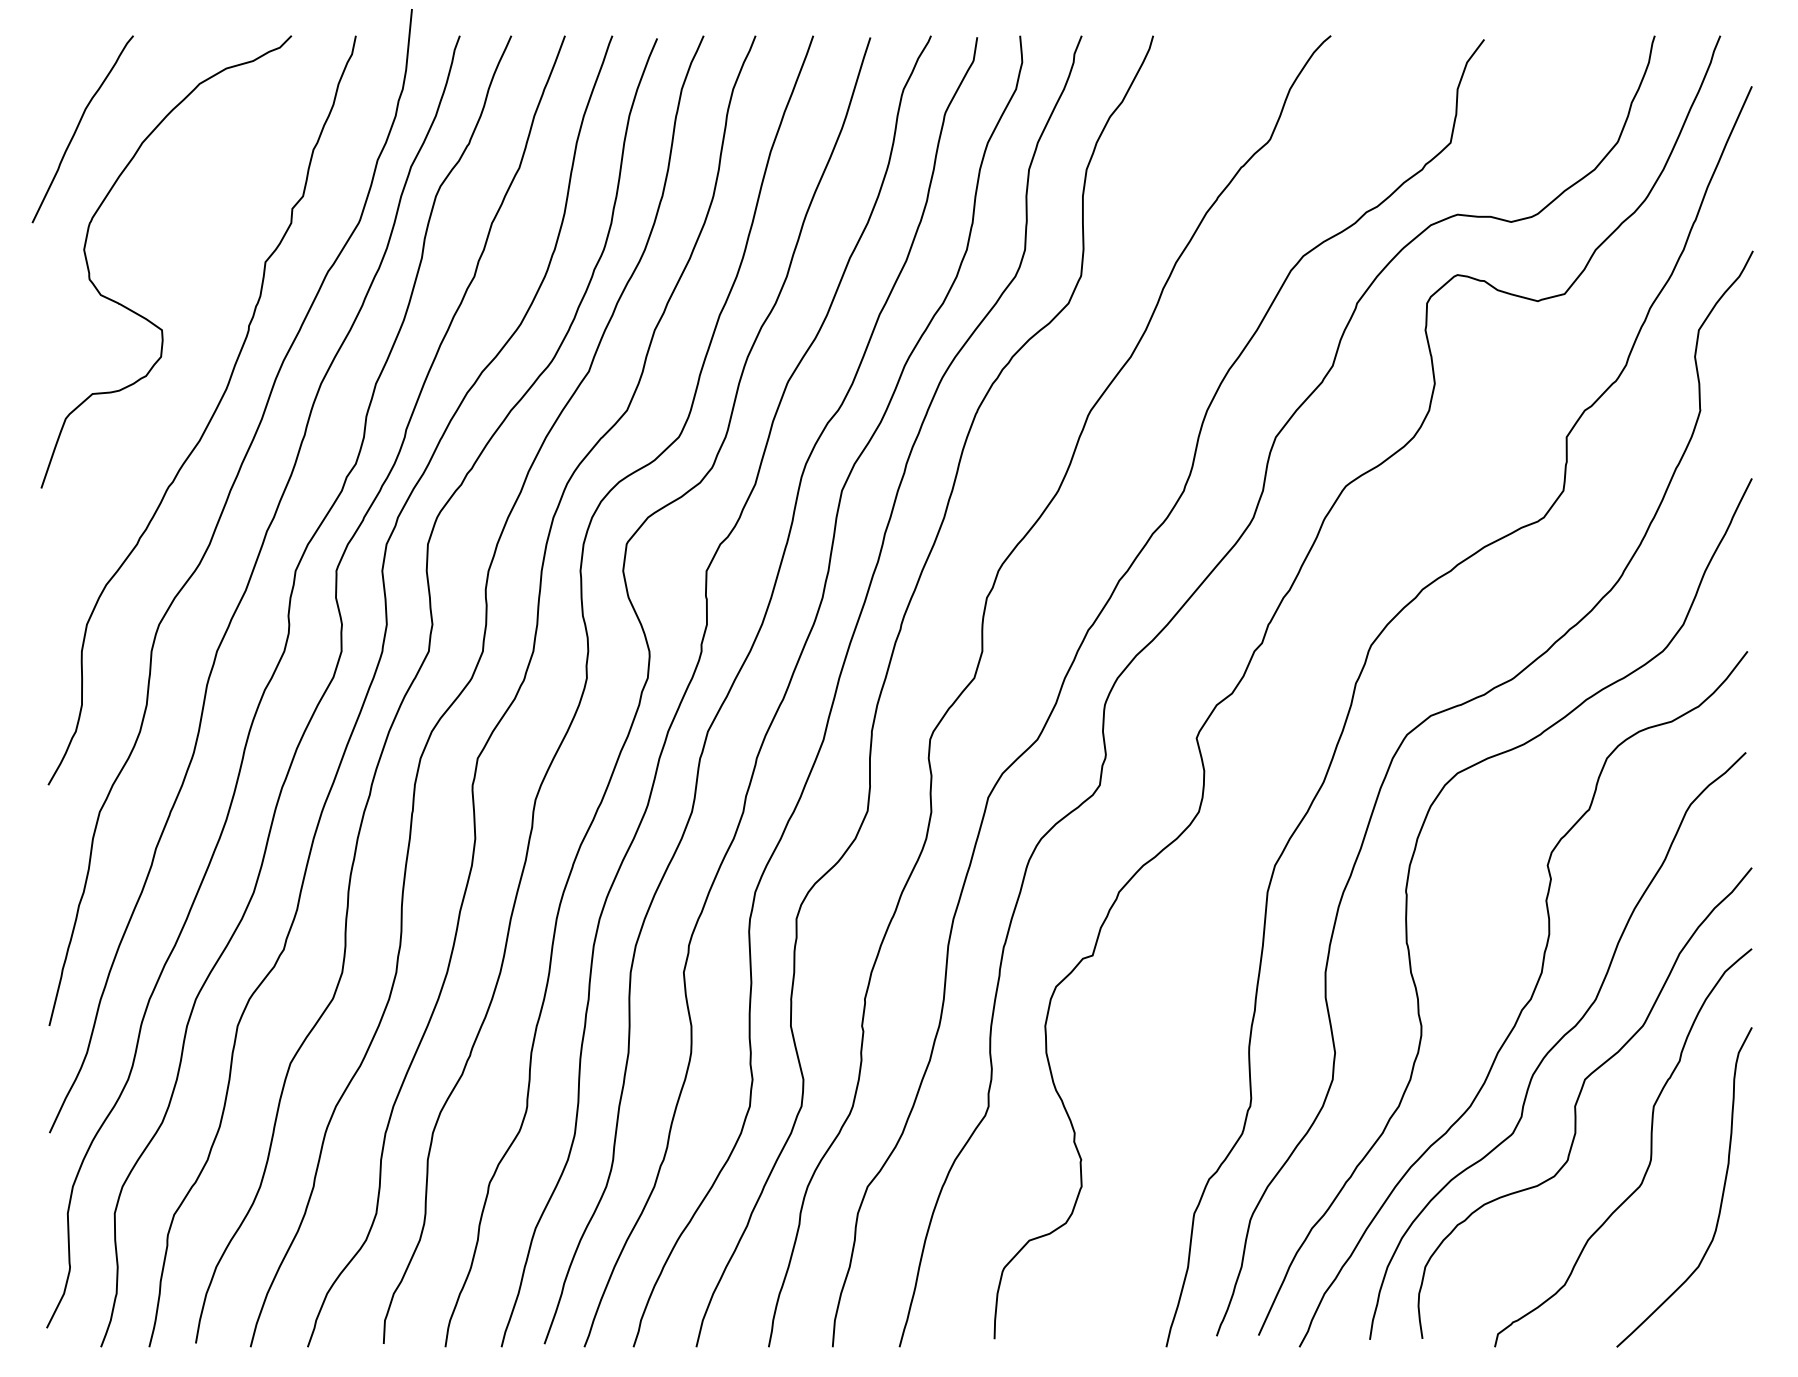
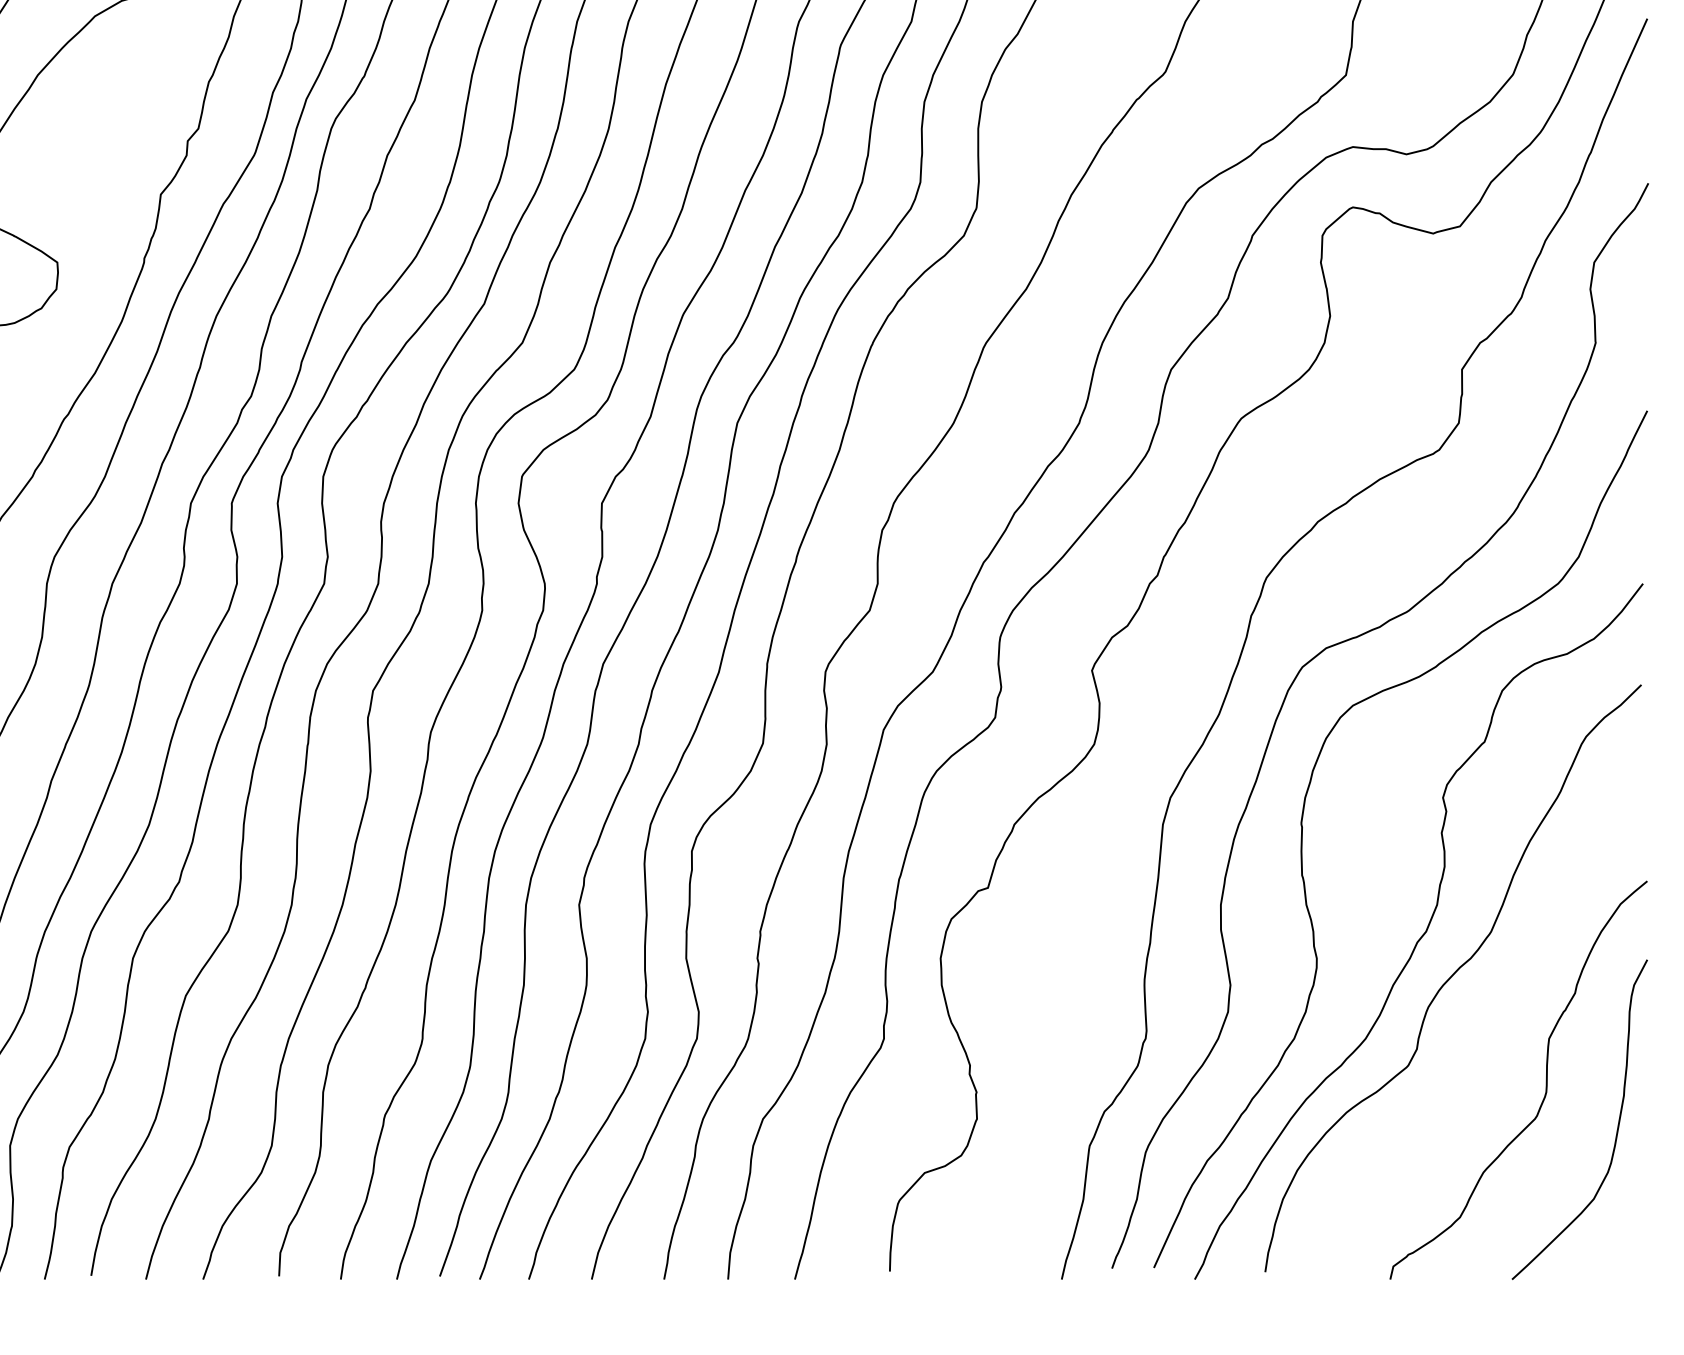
curve: (1578, 1100) -> (1473, 1032), removed

